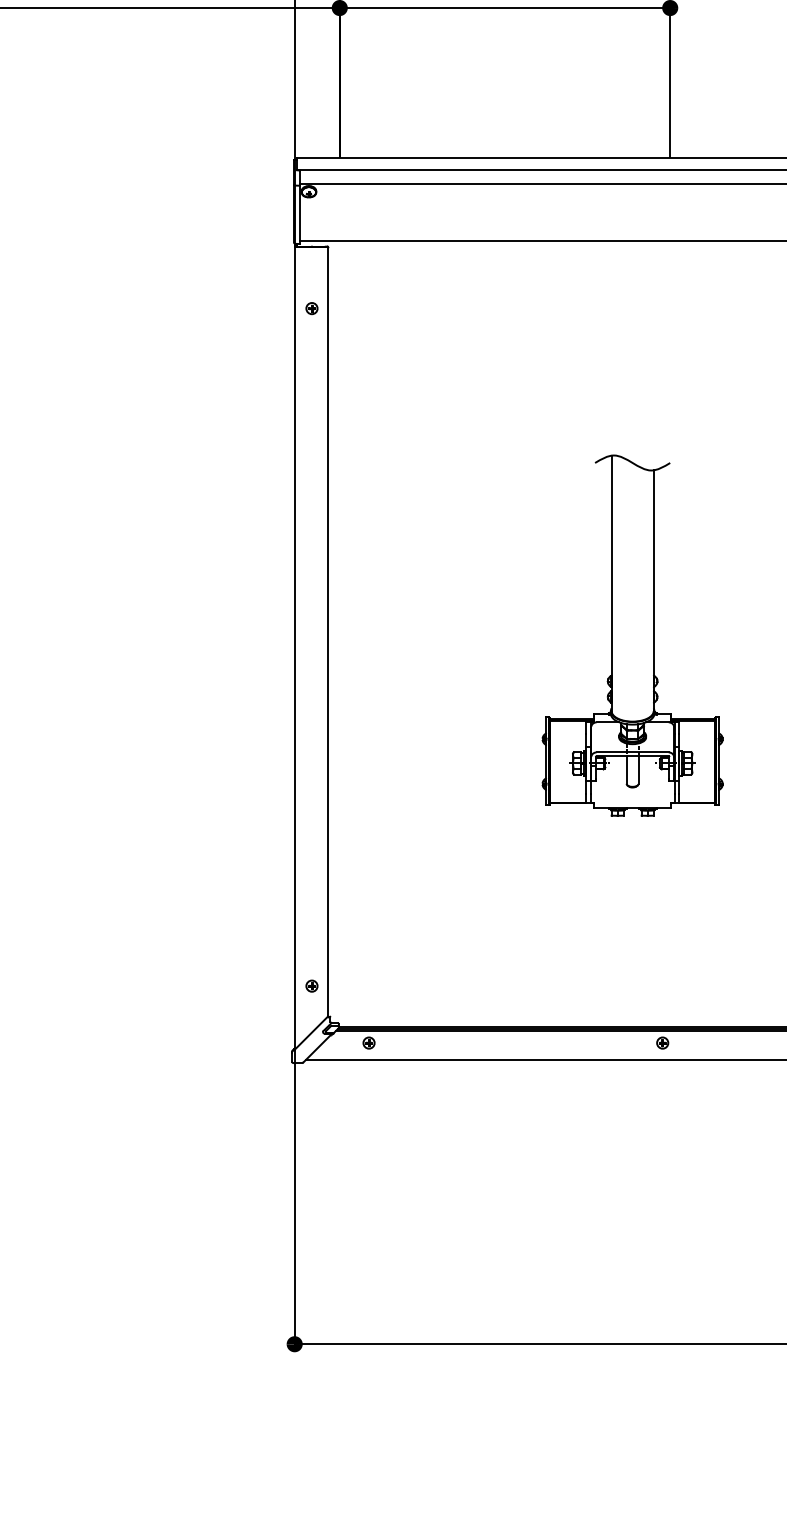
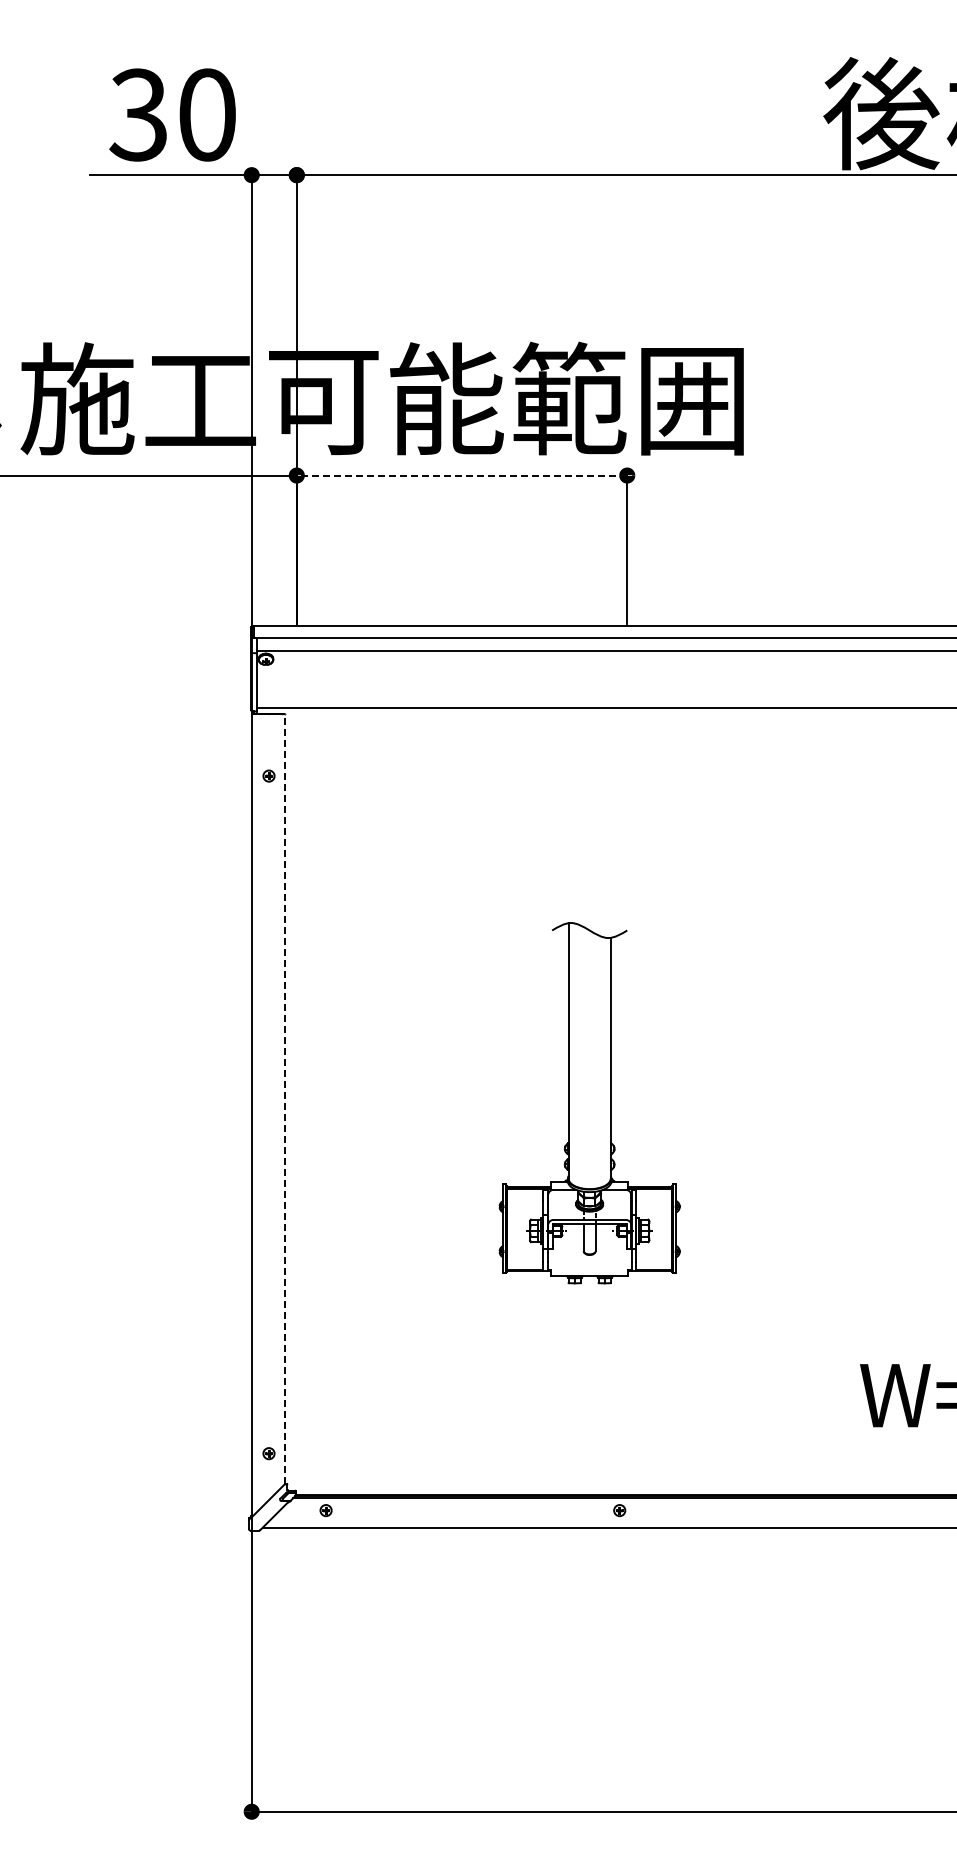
line: (504, 7) -> (461, 475), solid -> dashed
line: (327, 630) -> (284, 1098), solid -> dashed

